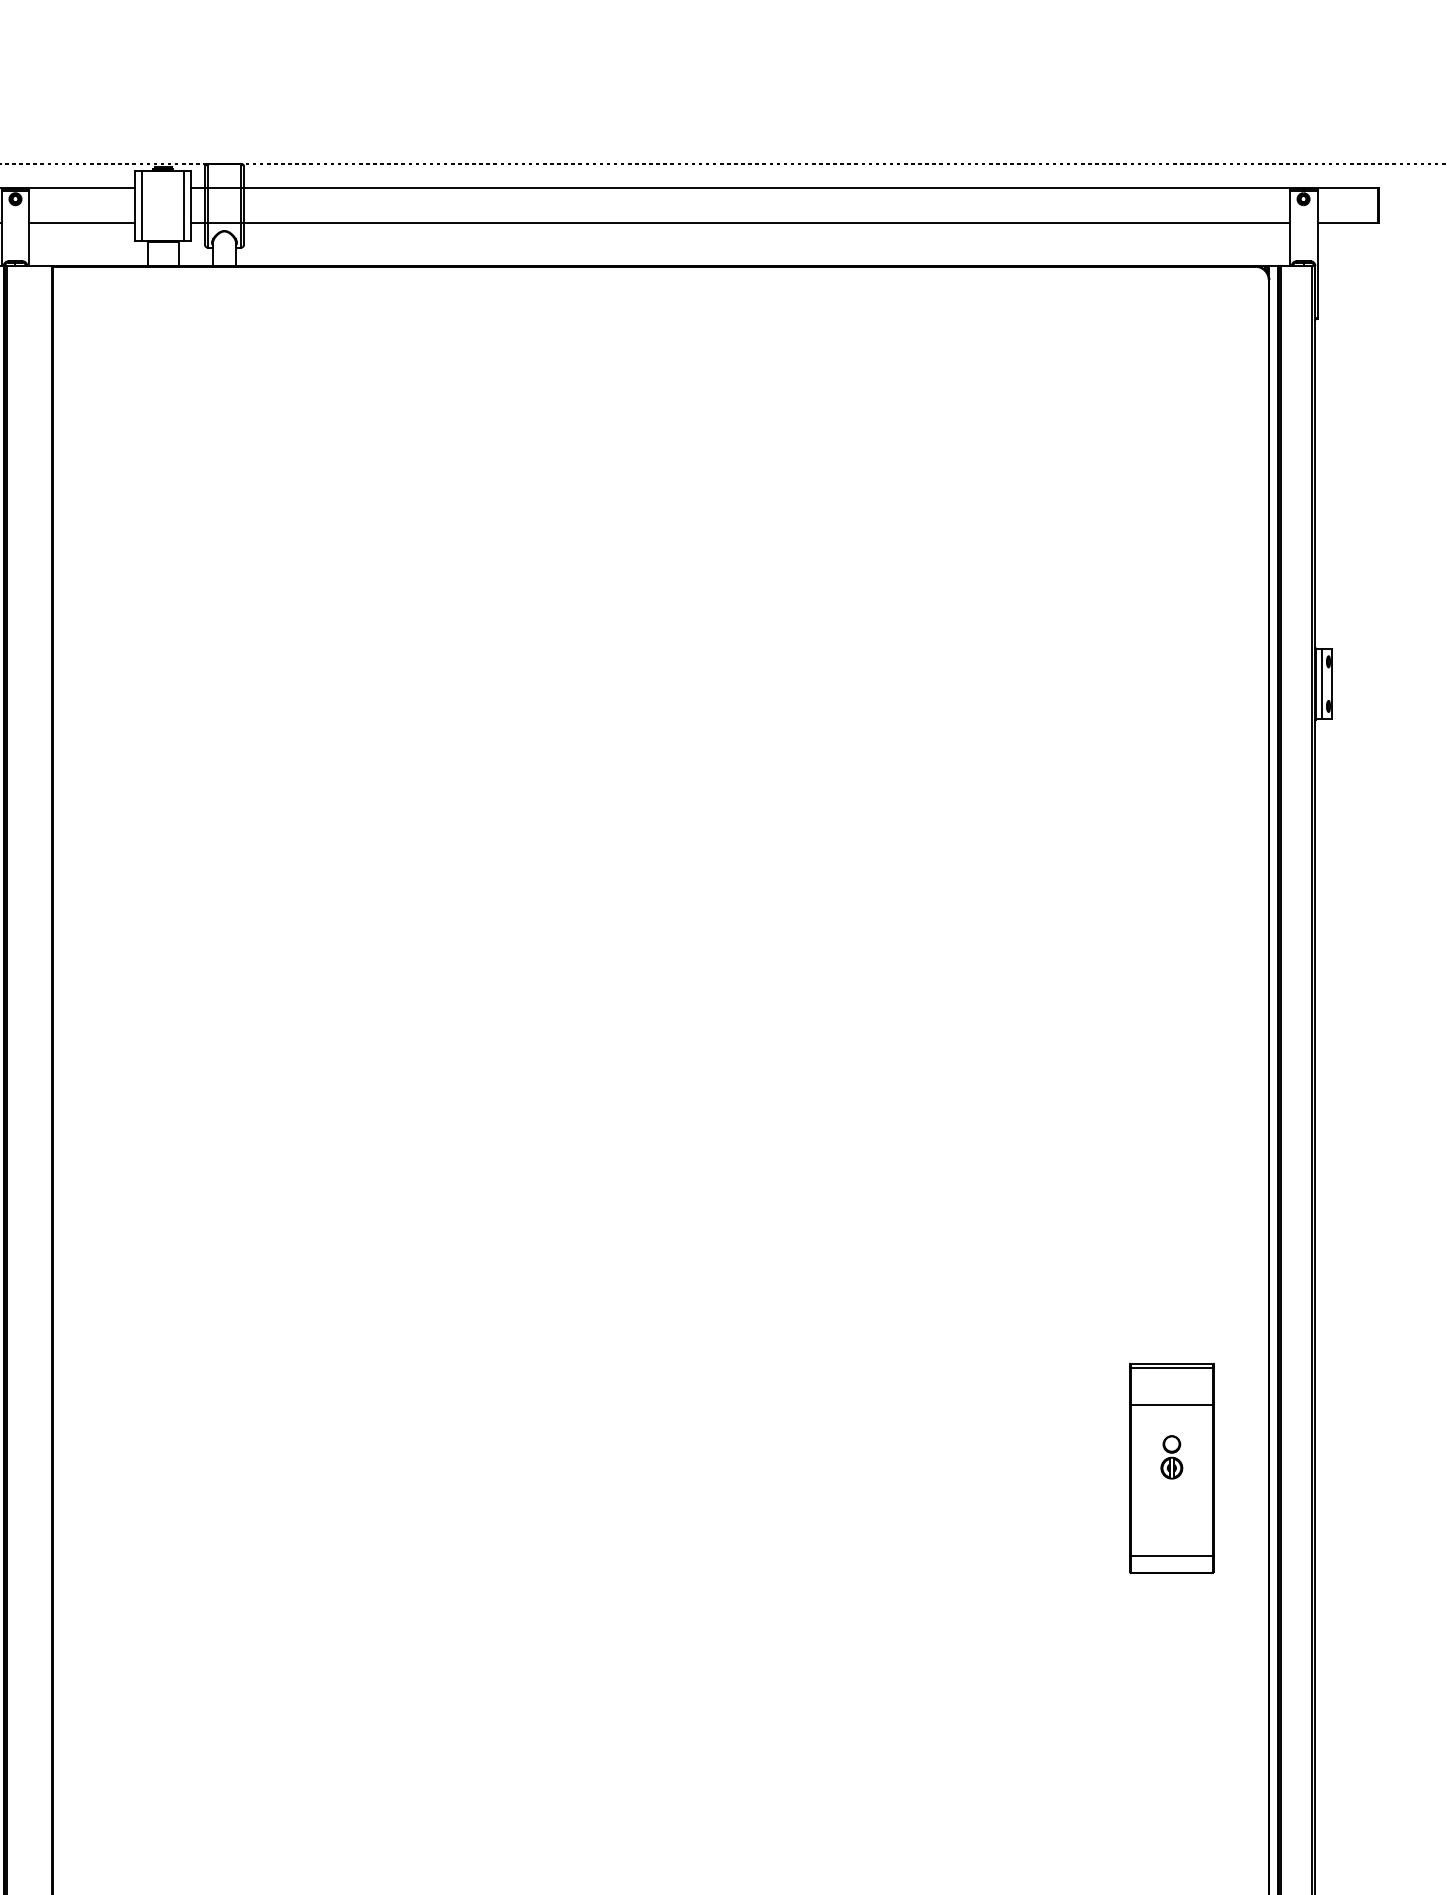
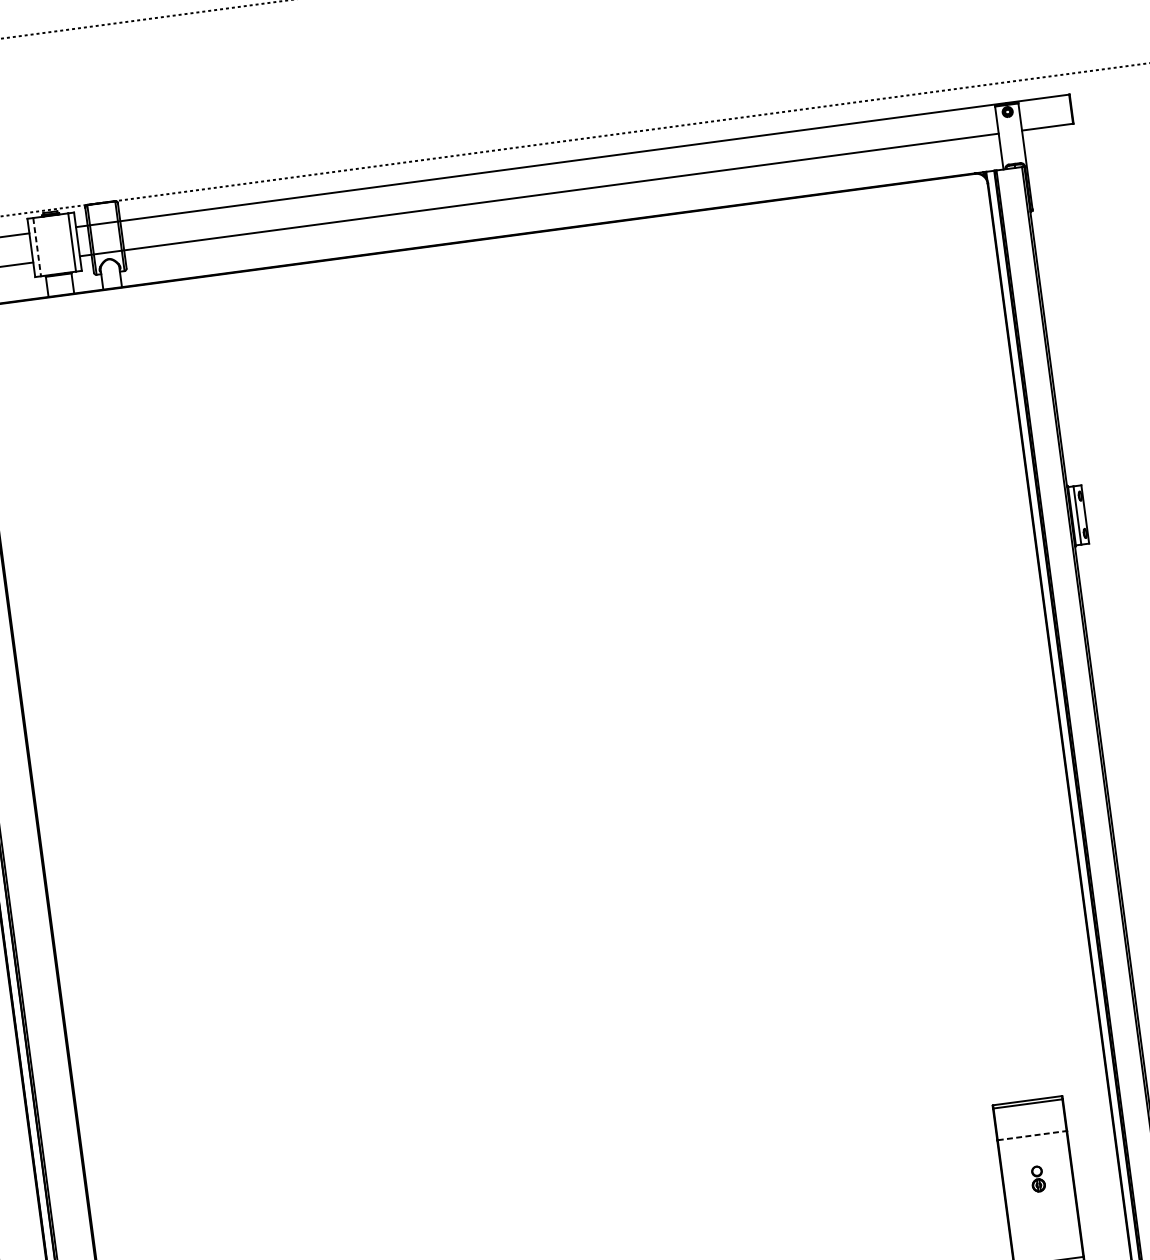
line: (142, 205) -> (37, 246), solid -> dashed
line: (1172, 1405) -> (1032, 1135), solid -> dashed
part: (1171, 1457) -> (1037, 1179), size x0.7

